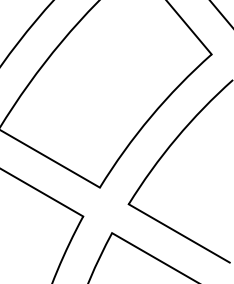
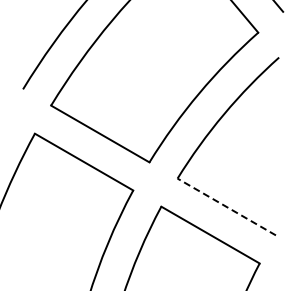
line: (179, 233) -> (226, 207), solid -> dashed

